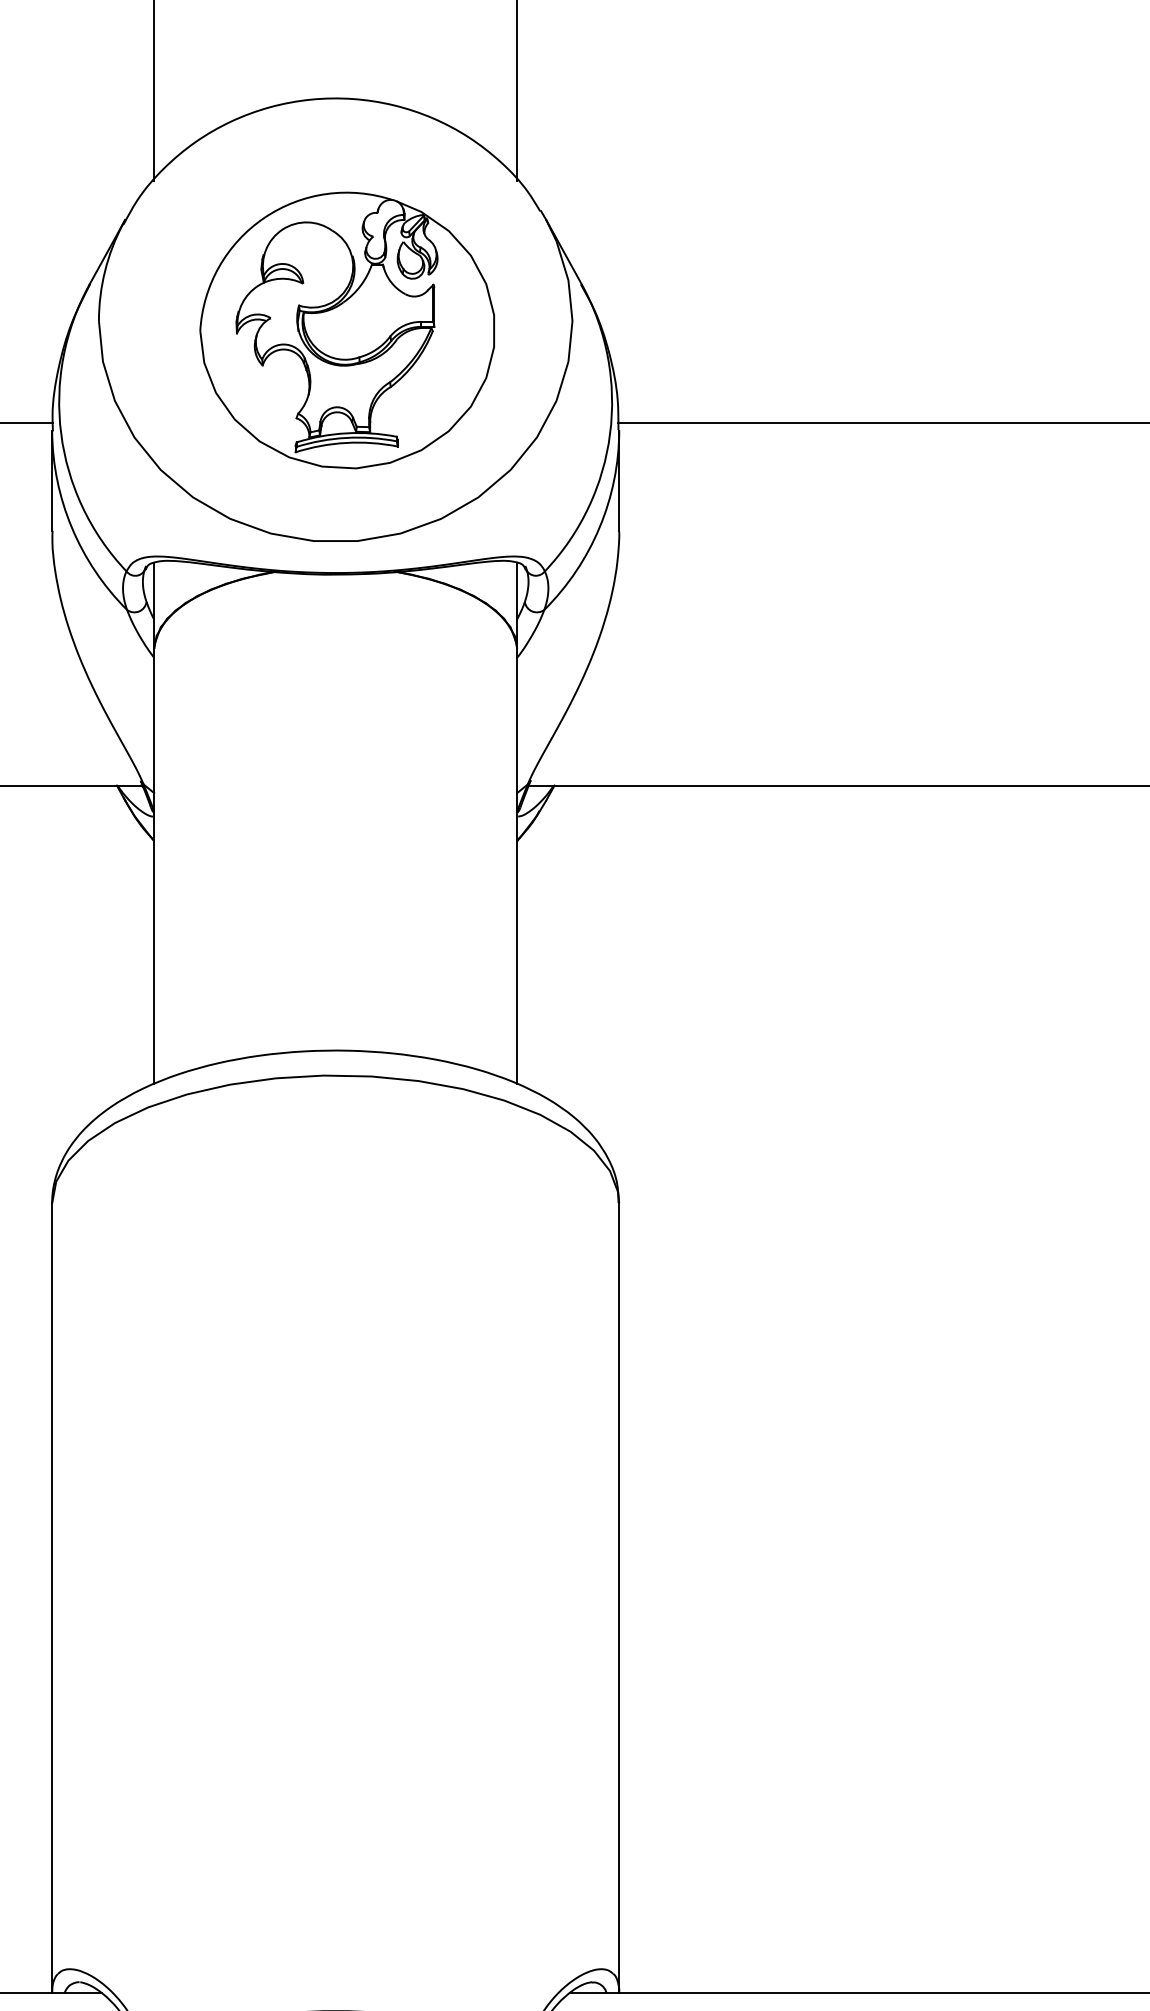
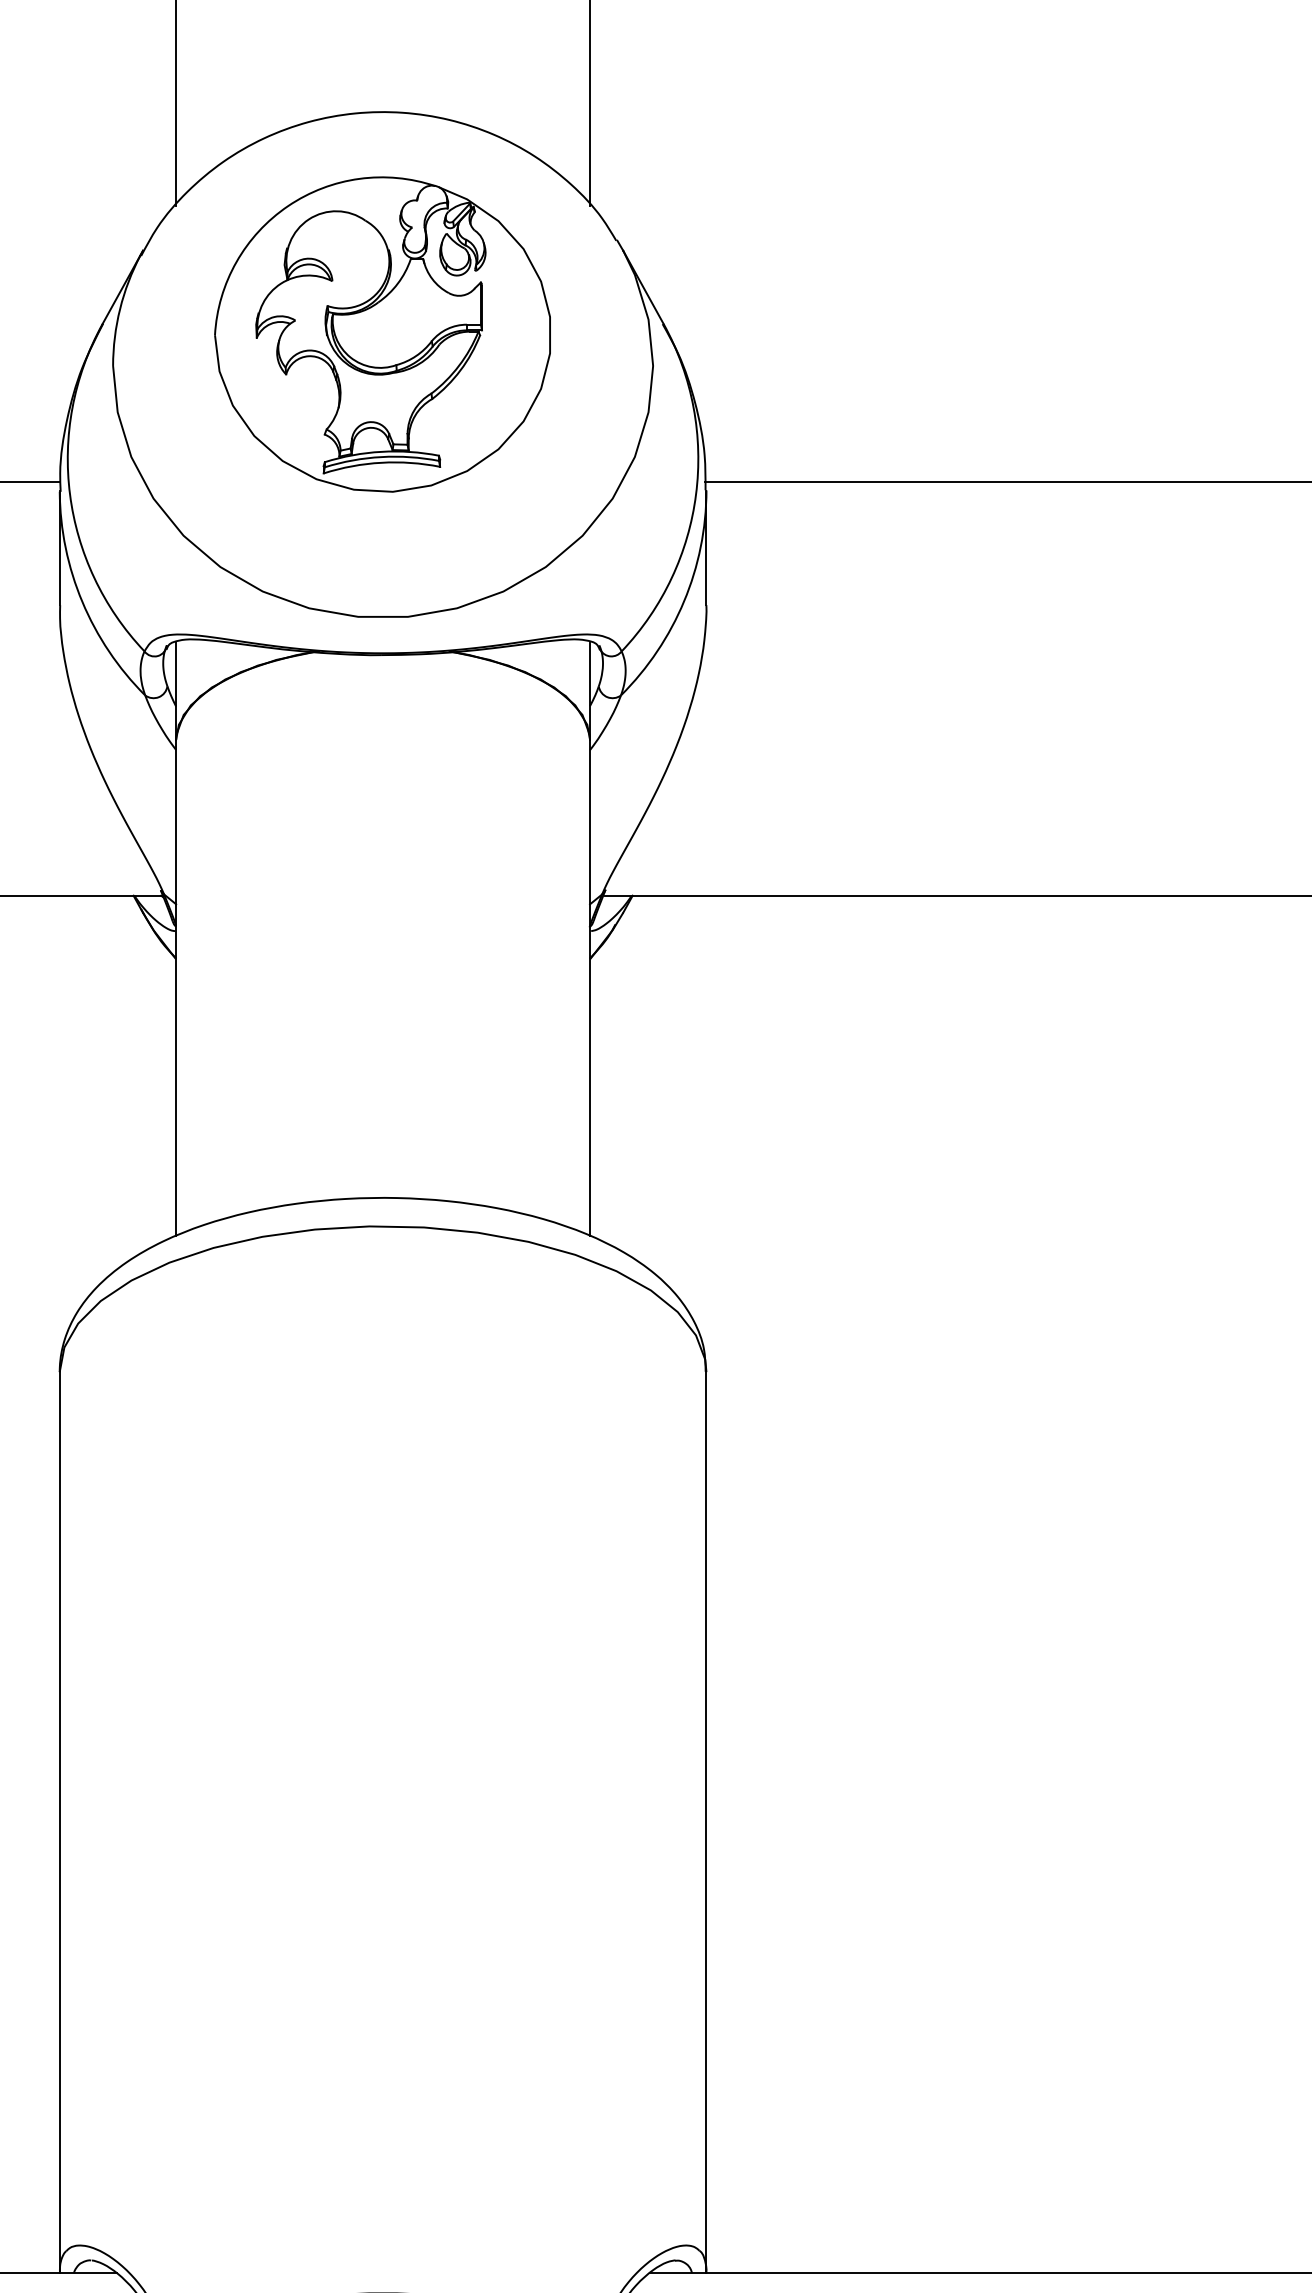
part: (346, 330) -> (381, 334), moved

